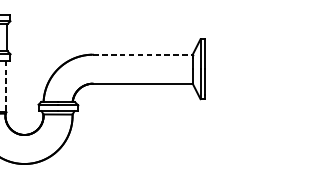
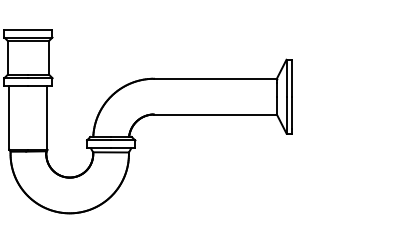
line: (142, 54) -> (215, 78), dashed -> solid
line: (6, 86) -> (47, 117), dashed -> solid

